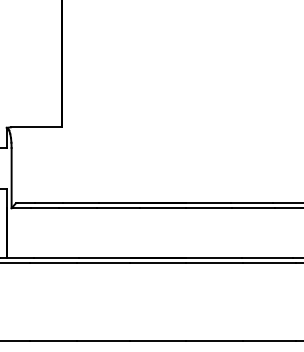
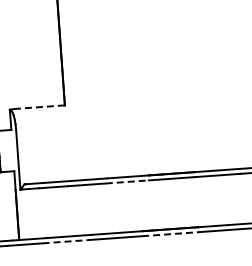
line: (36, 127) -> (39, 107), solid -> dashed
line: (118, 208) -> (127, 182), solid -> dashed
line: (53, 263) -> (66, 241), solid -> dashed
line: (158, 263) -> (170, 234), solid -> dashed

